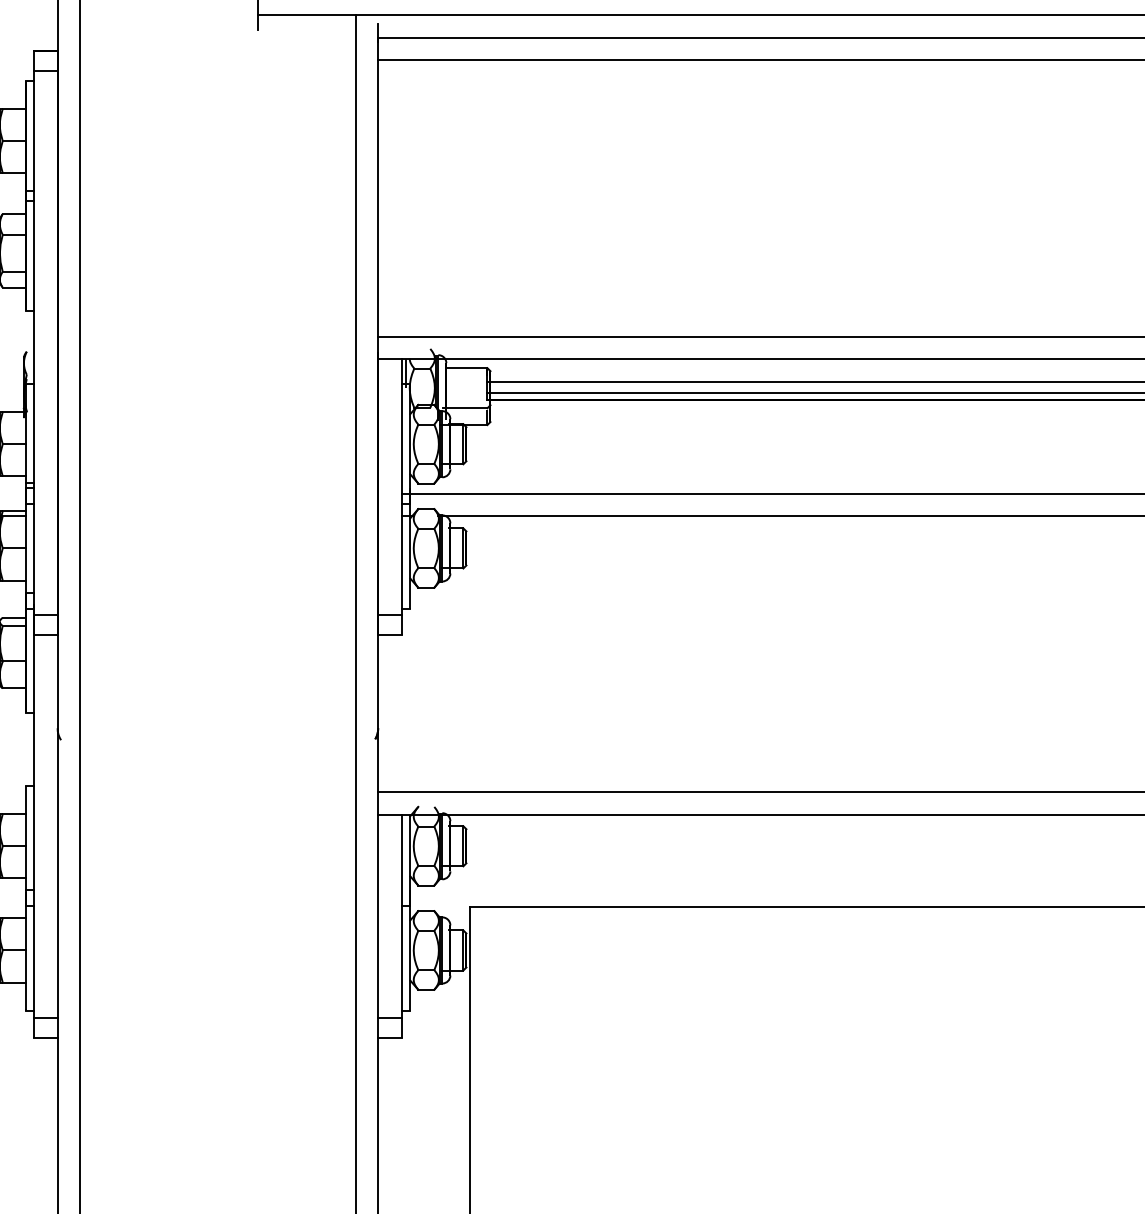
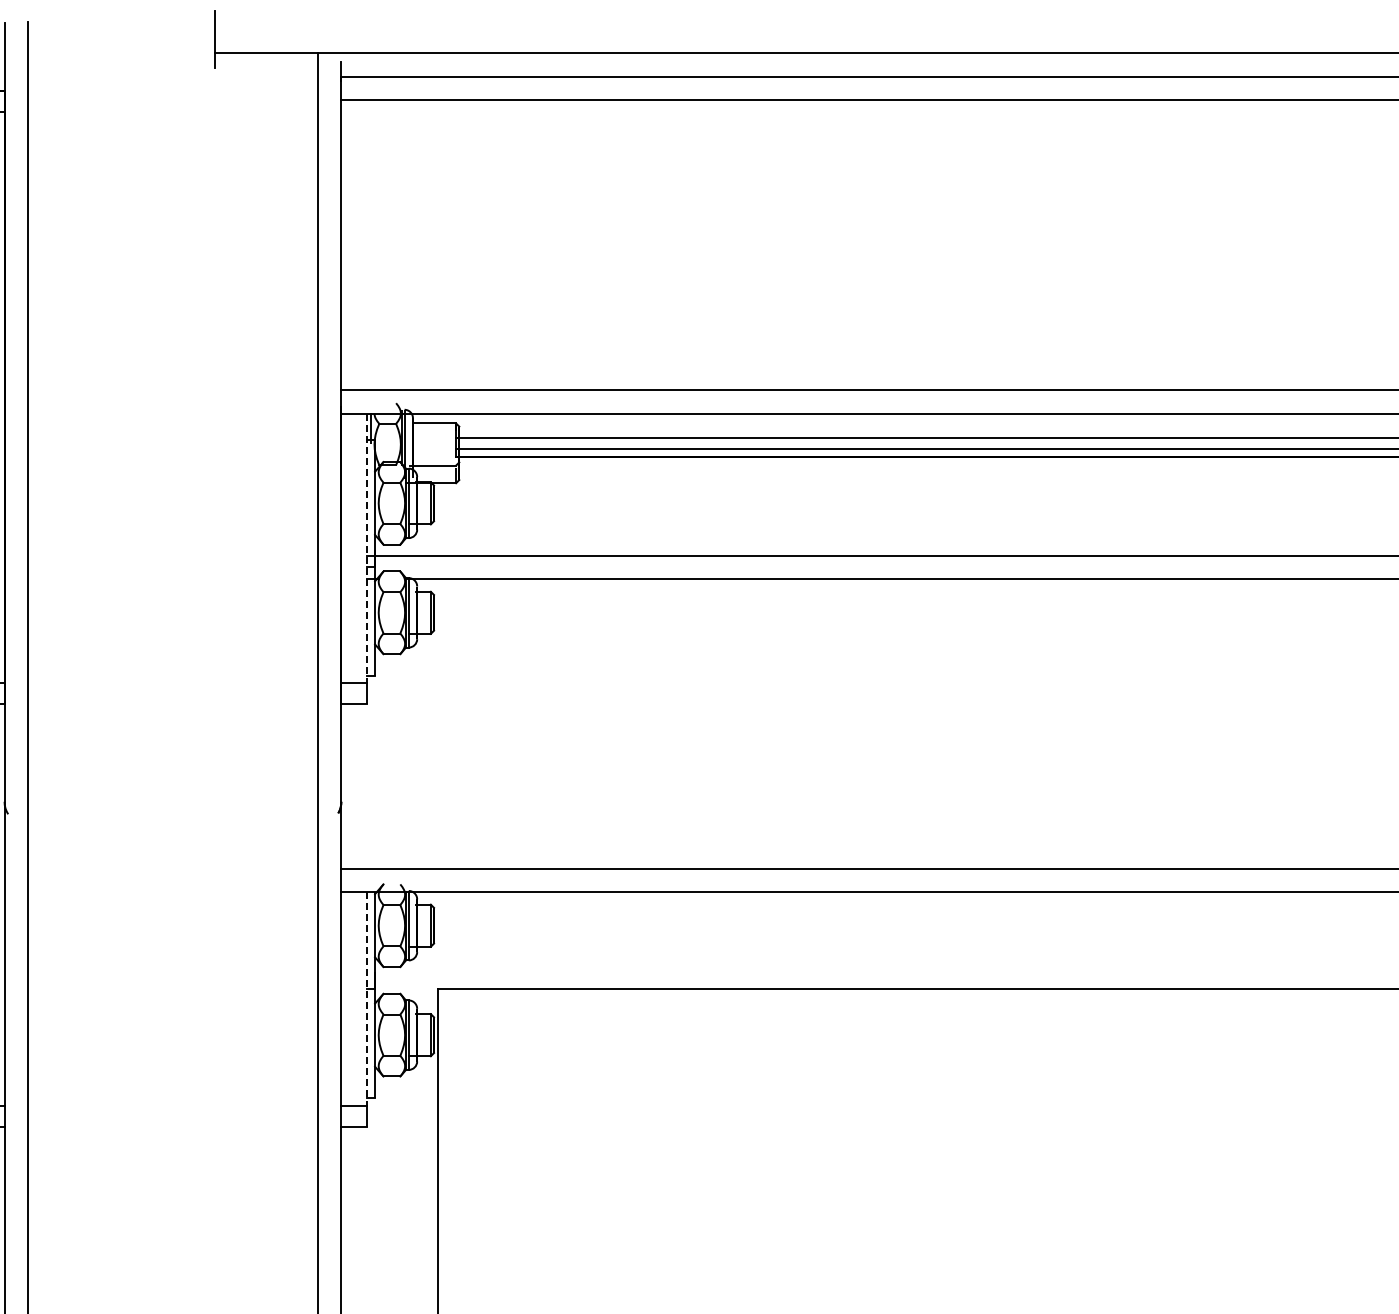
line: (402, 487) -> (366, 548), solid -> dashed
line: (402, 916) -> (366, 999), solid -> dashed

